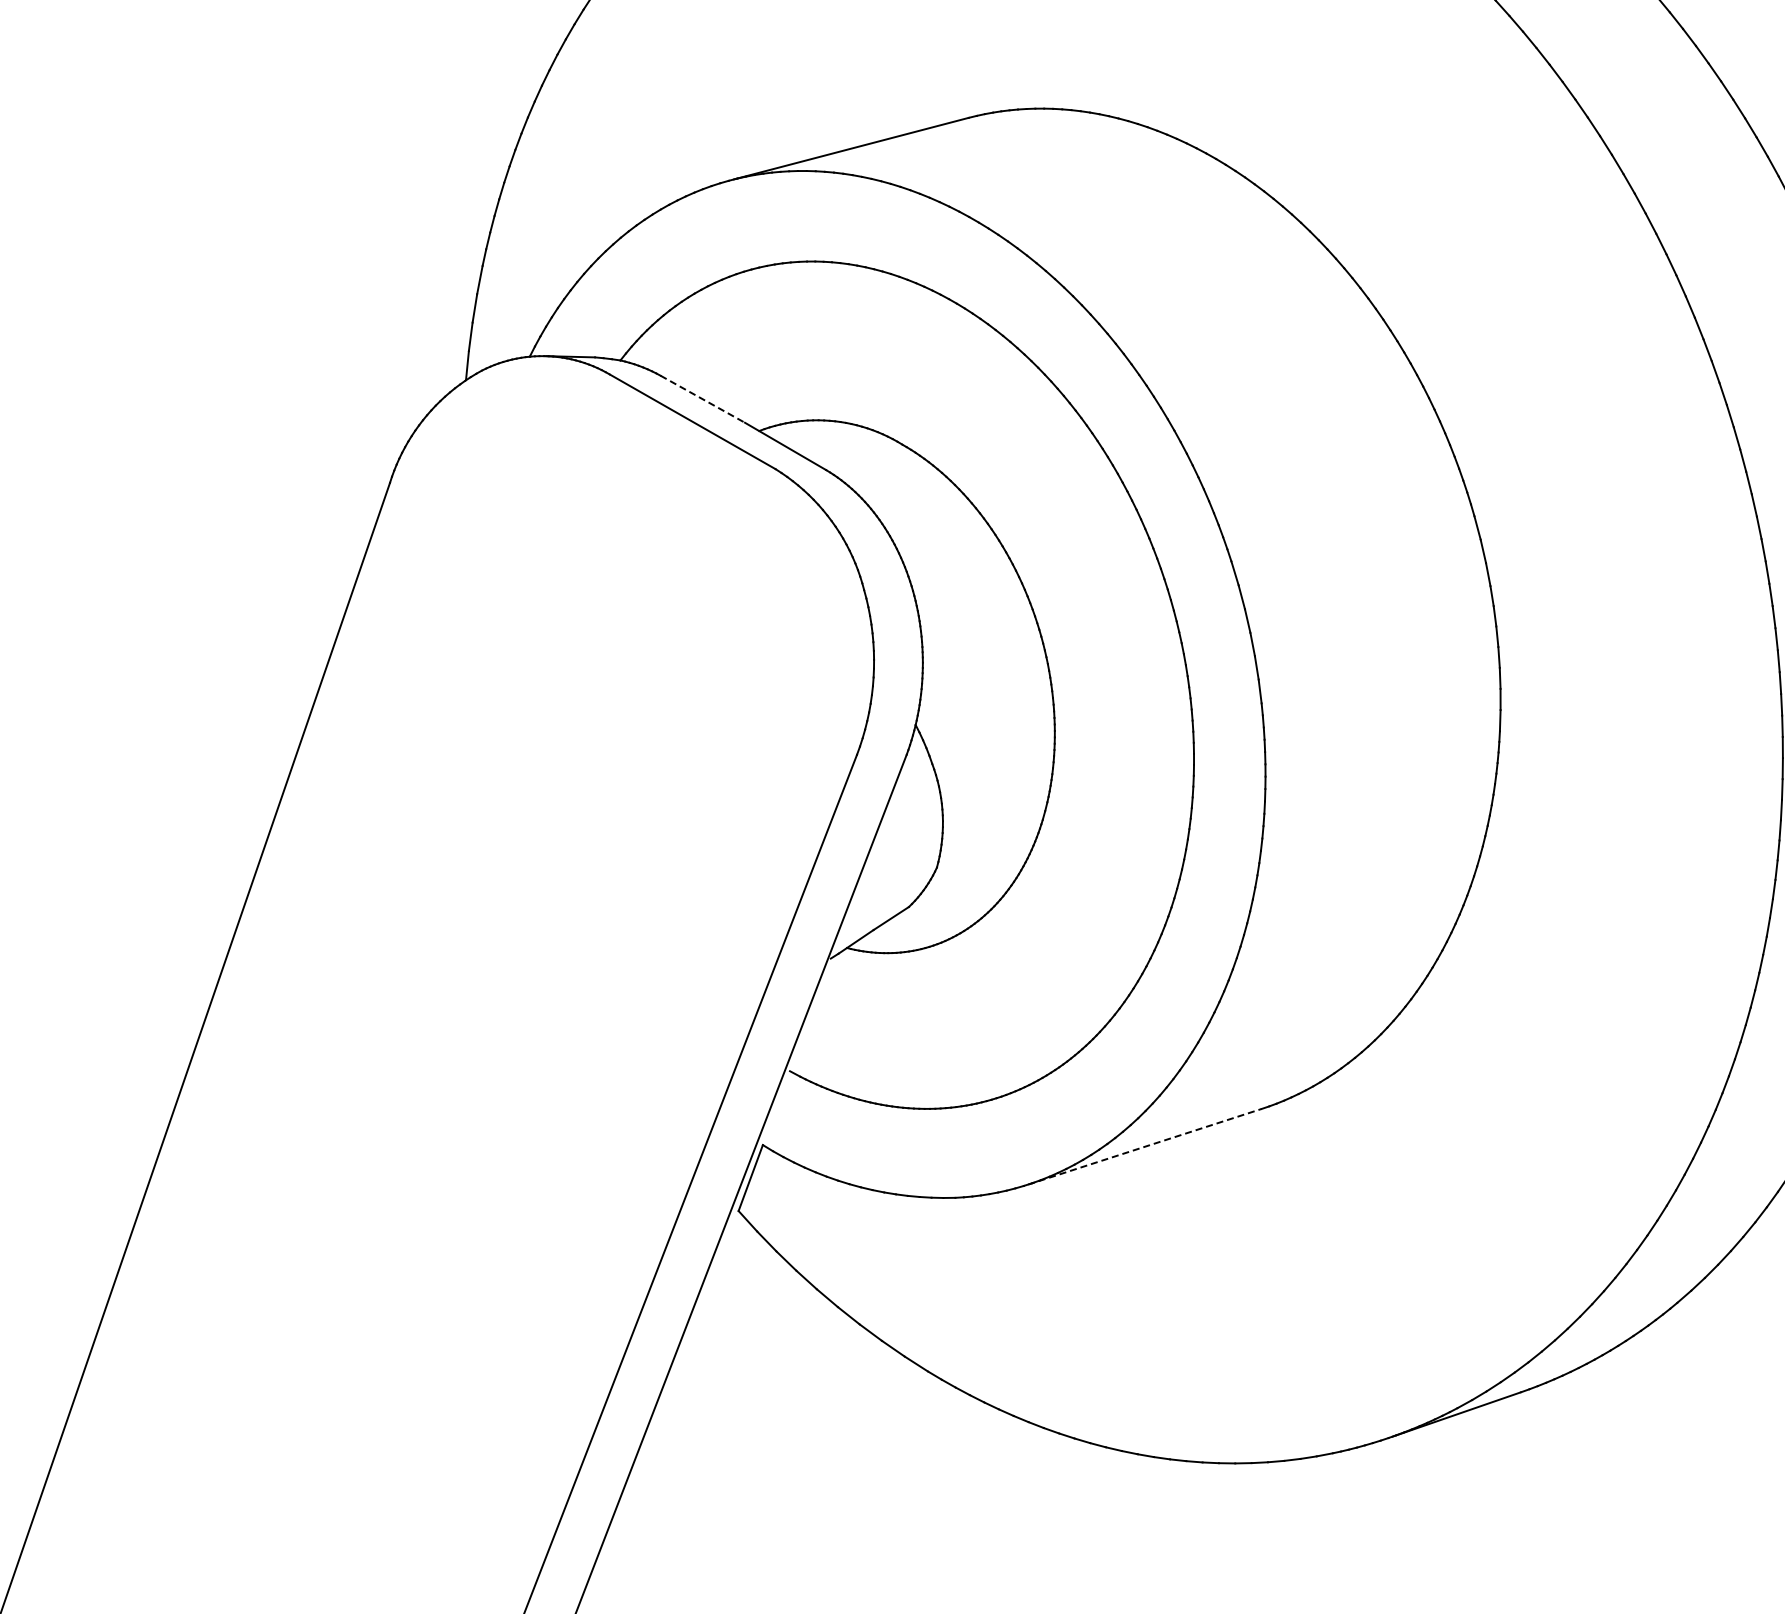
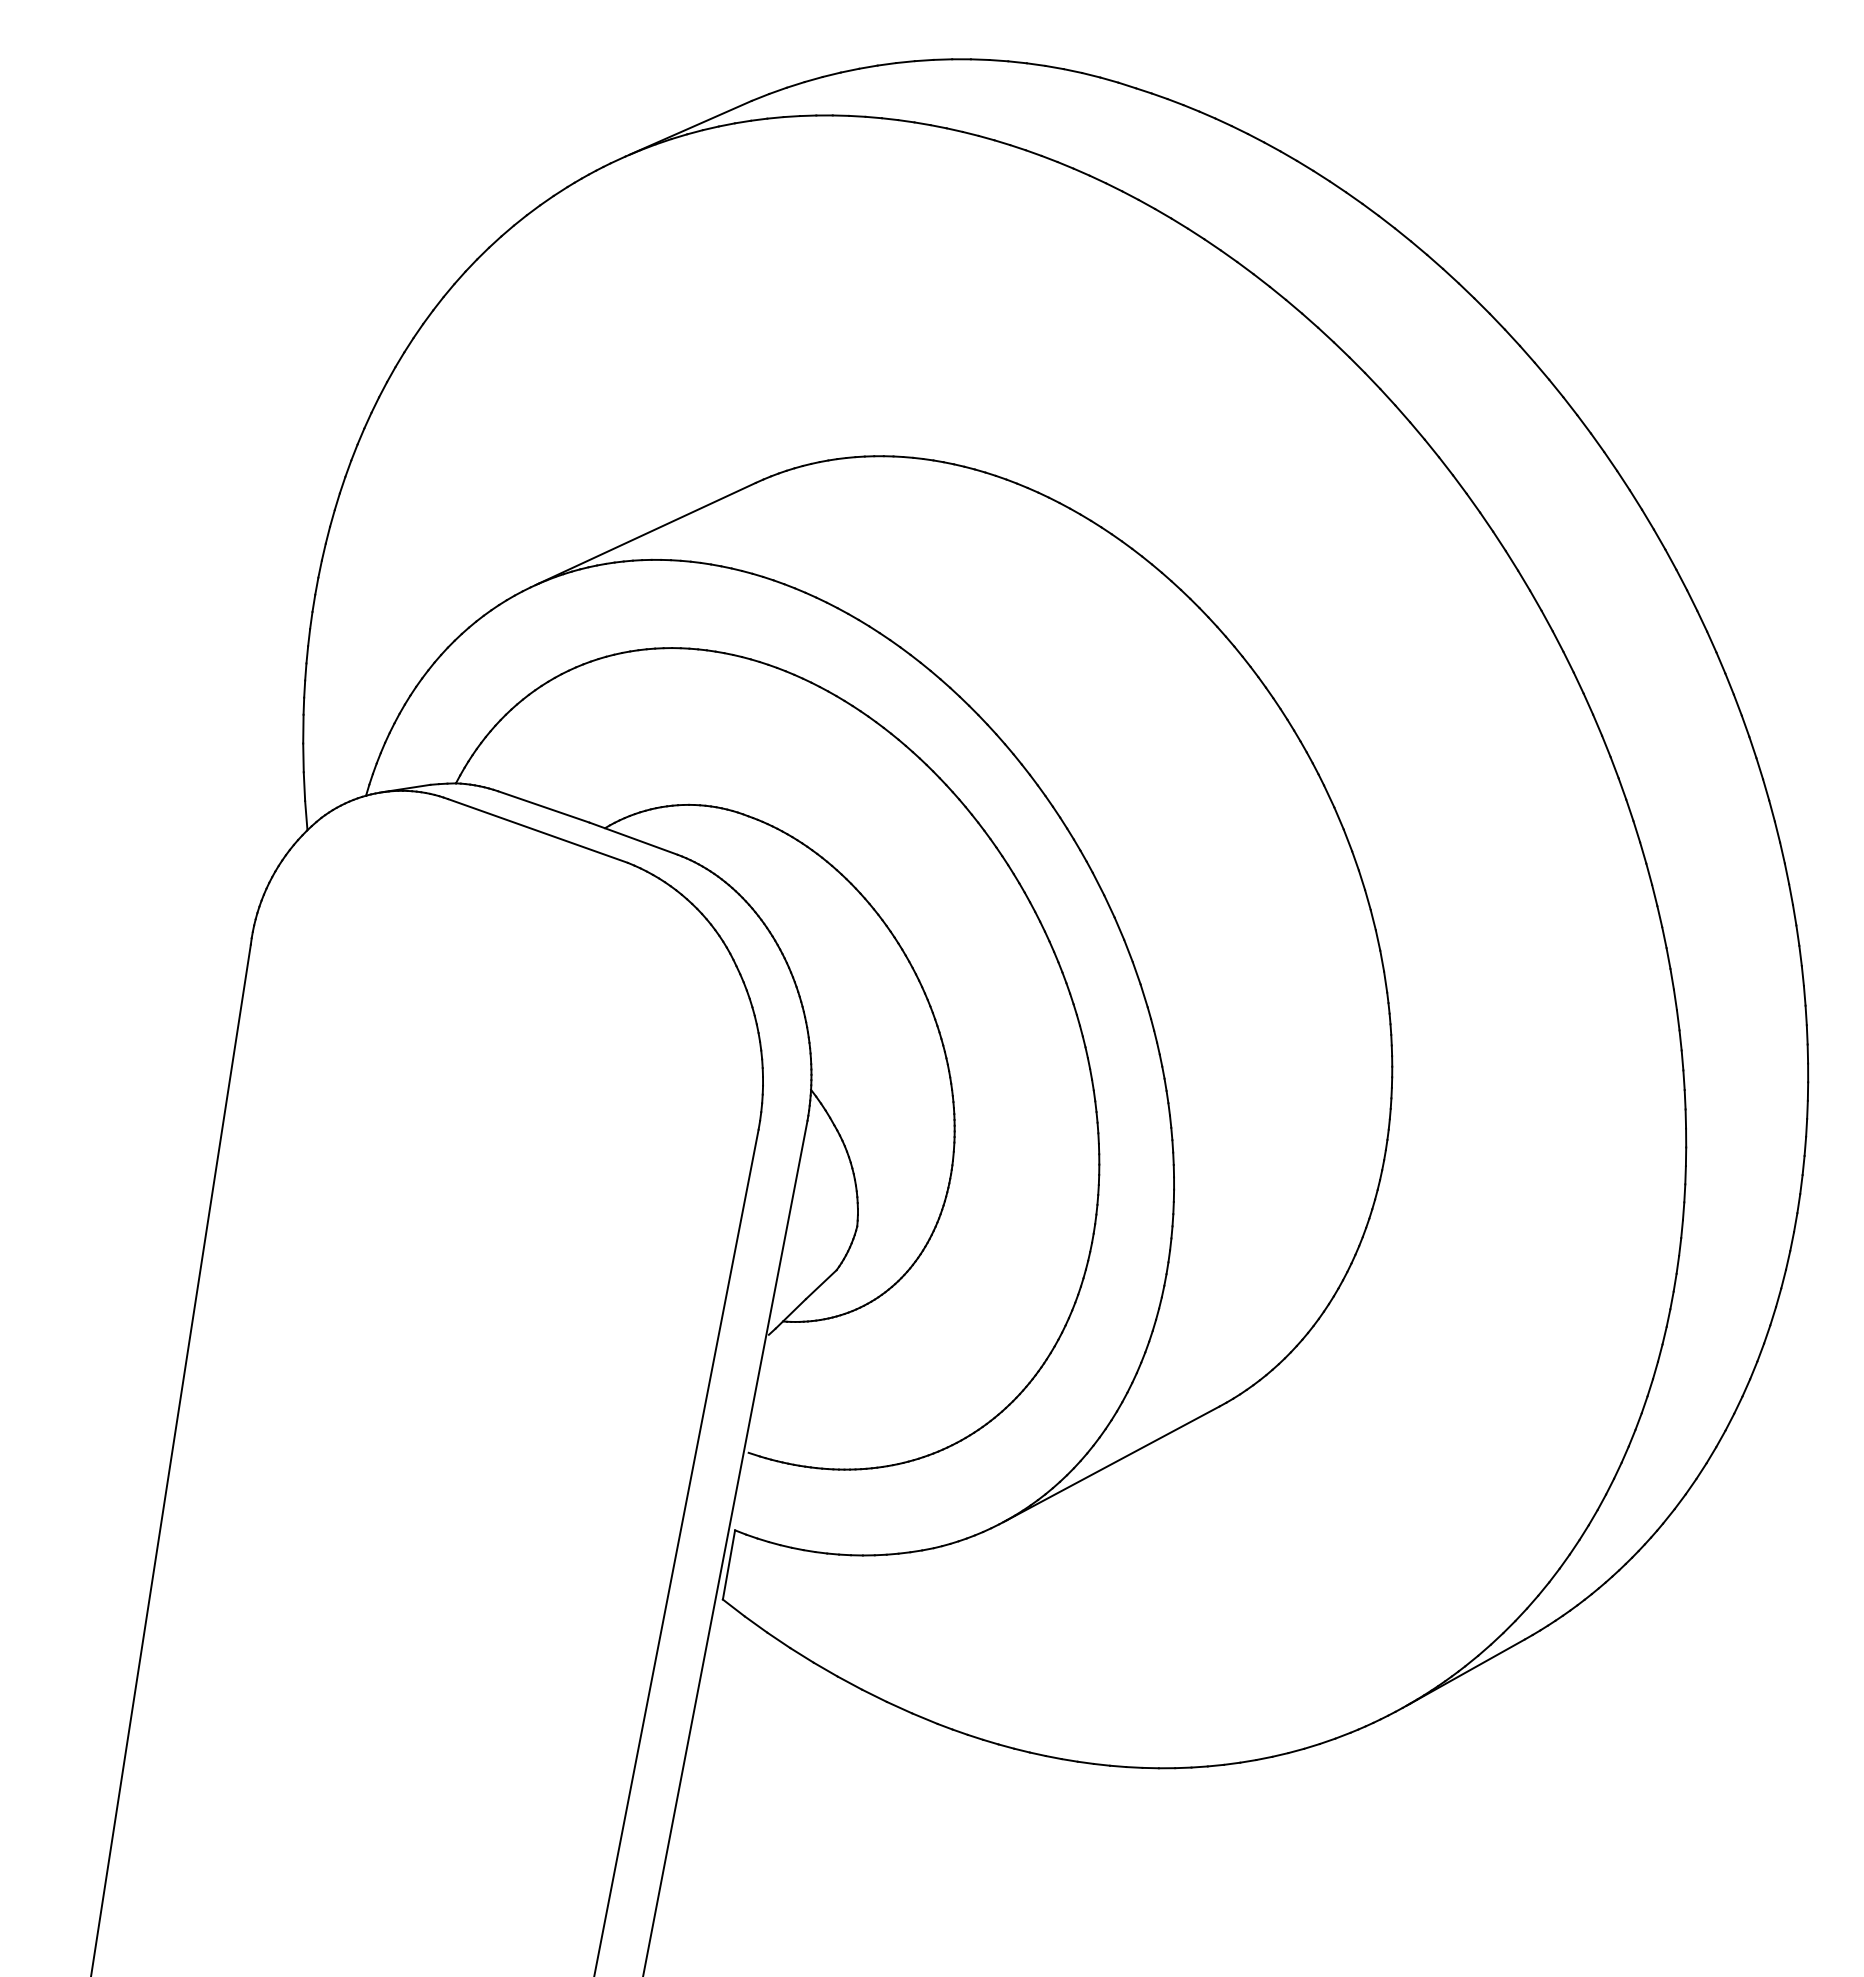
line: (703, 399) -> (544, 807), dashed -> solid
line: (1145, 1146) -> (1111, 1464), dashed -> solid

